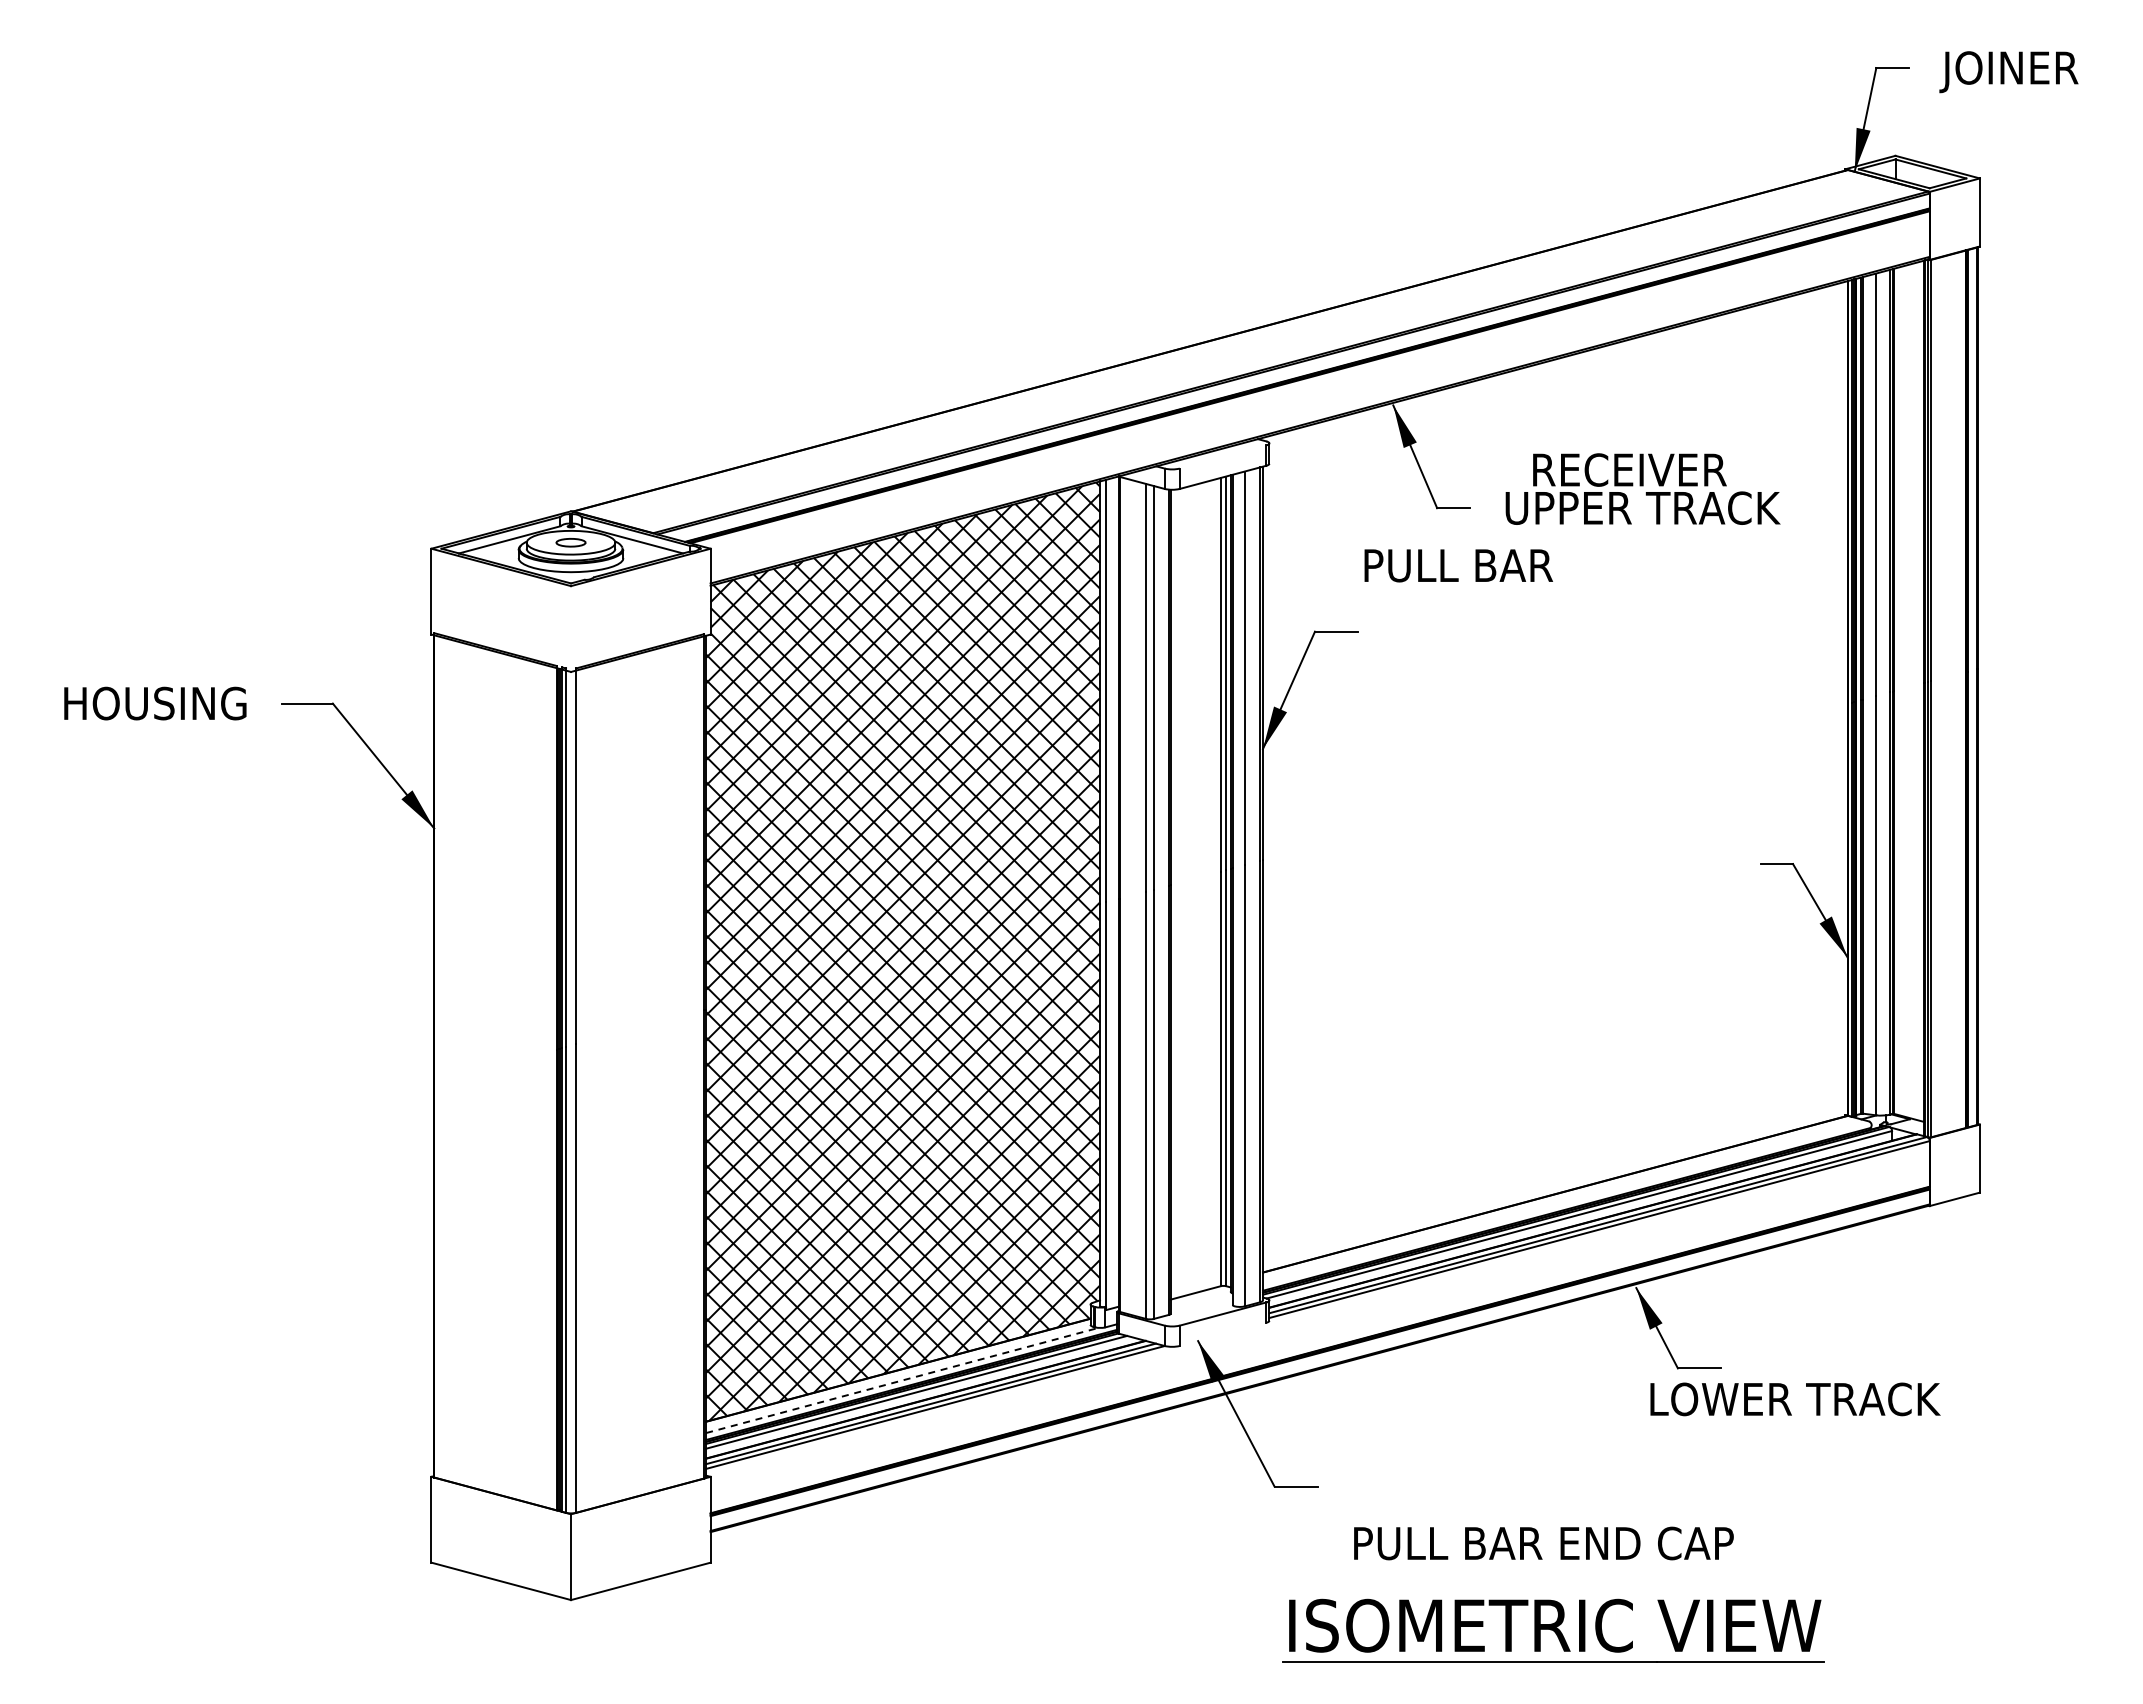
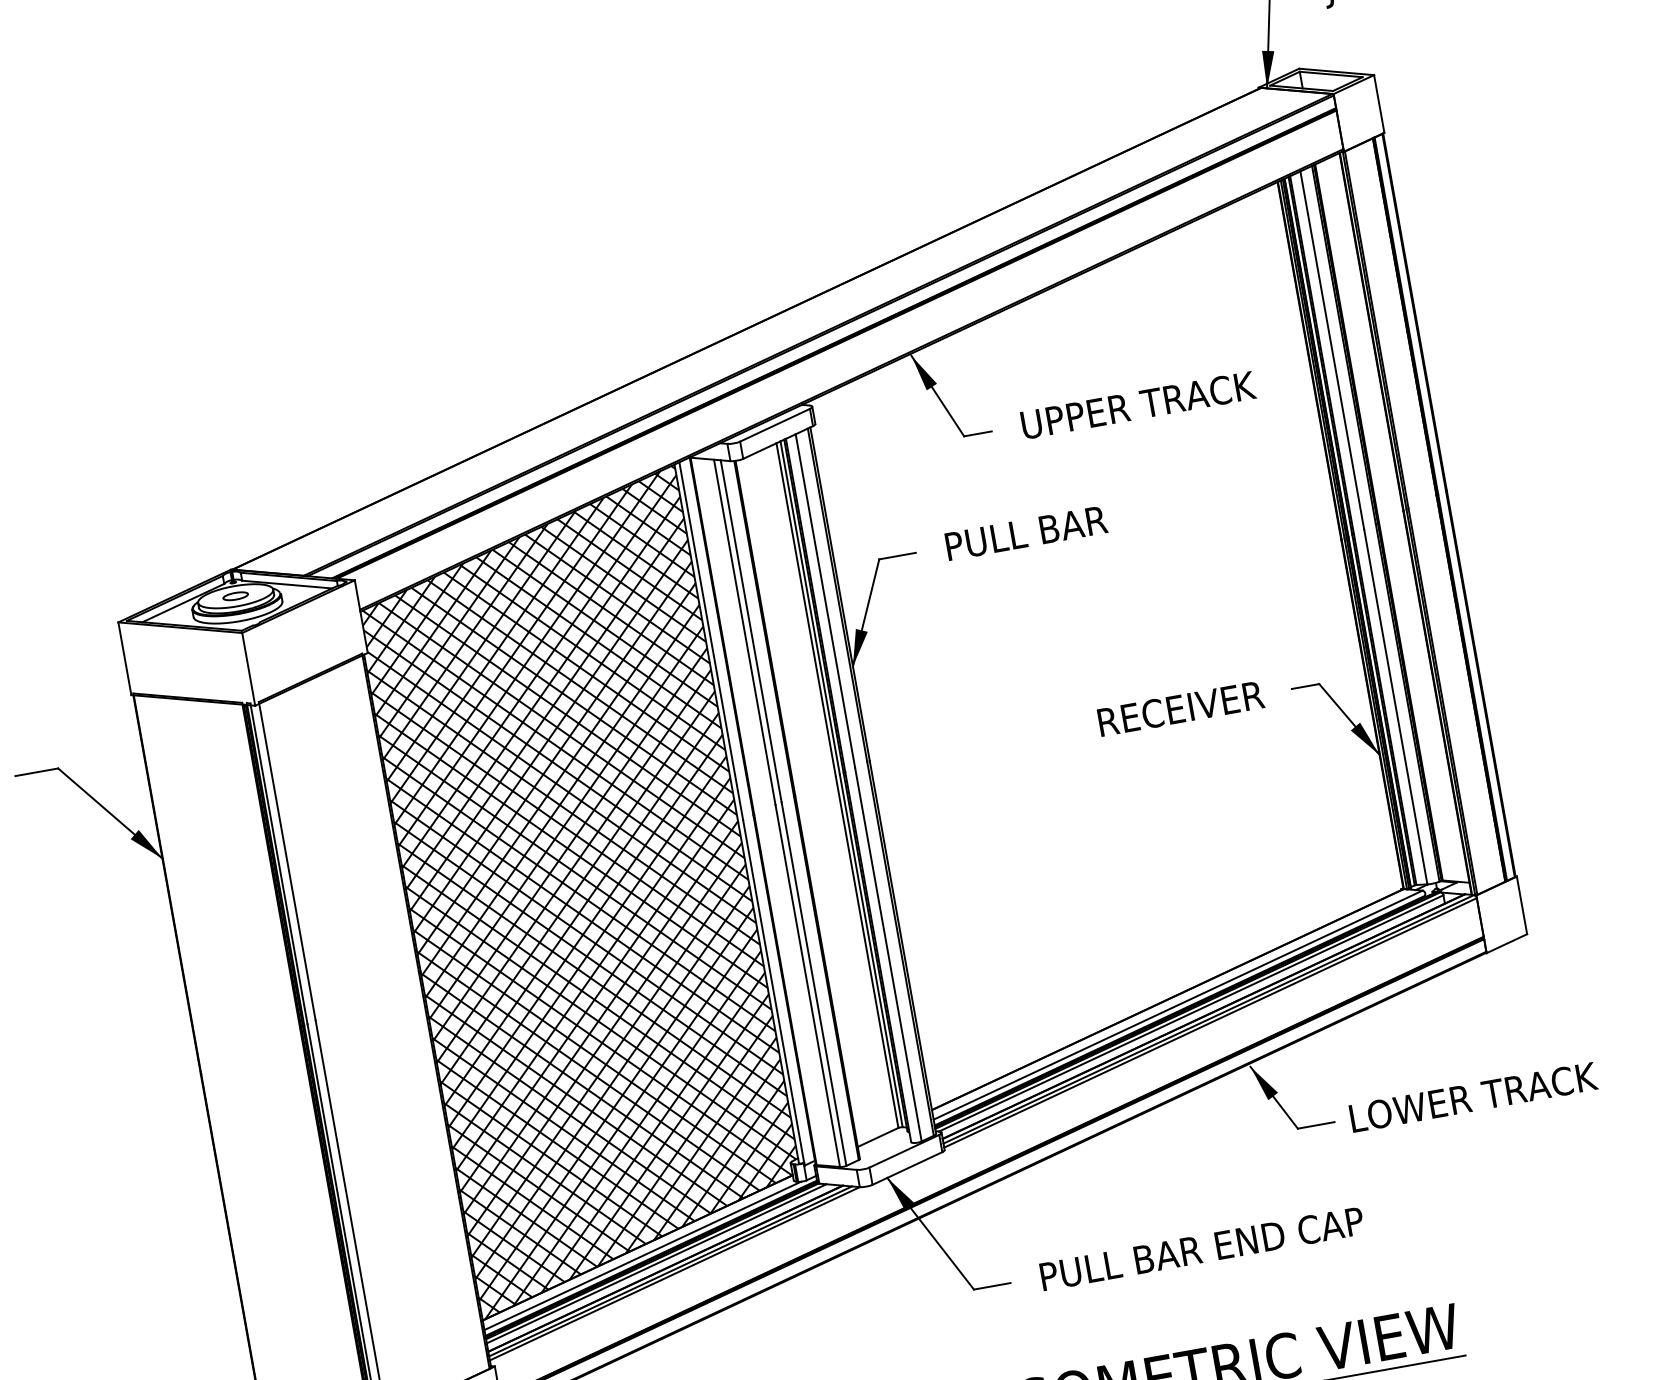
line: (1222, 456) -> (774, 424), added
text: (1629, 469) -> (1180, 708), moved
text: (1458, 565) -> (1026, 533), moved
line: (571, 628) -> (249, 668), added
line: (1566, 1202) -> (1178, 1004), added
line: (1222, 1333) -> (906, 1167), added
line: (902, 1380) -> (642, 1255), dashed -> solid
text: (1795, 1399) -> (1473, 1097), moved
text: (1543, 1543) -> (1201, 1248), moved

